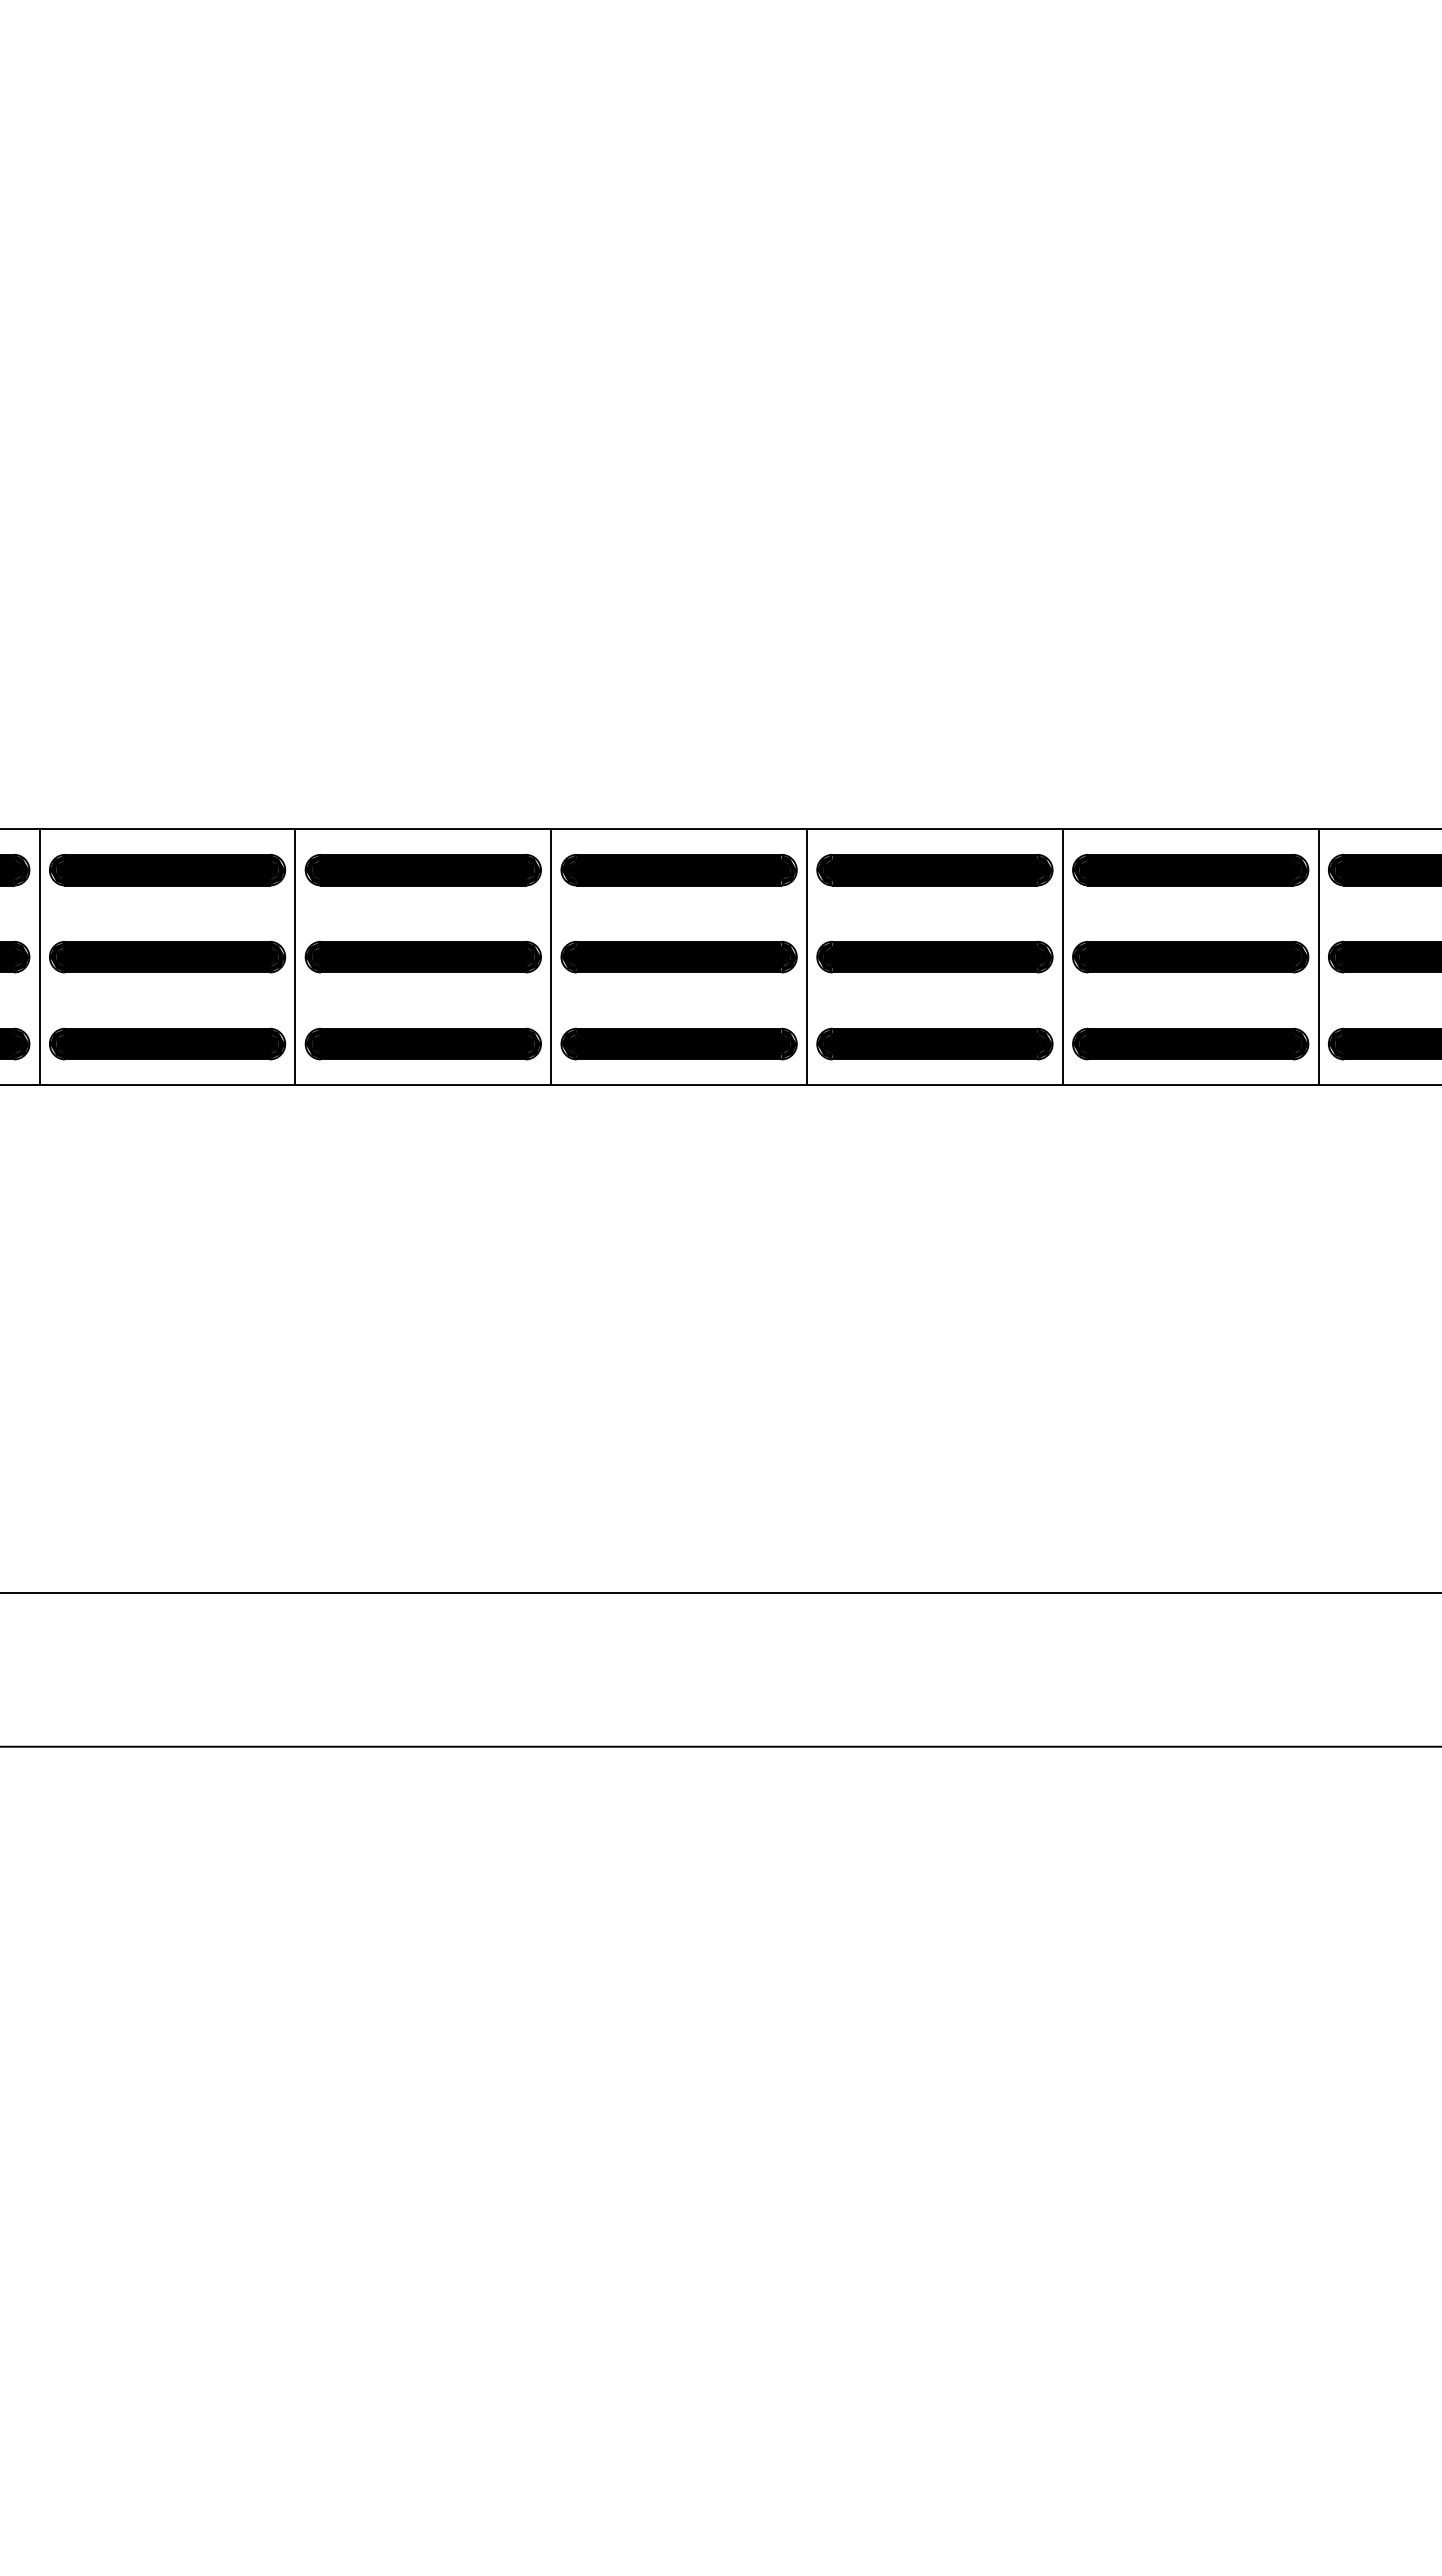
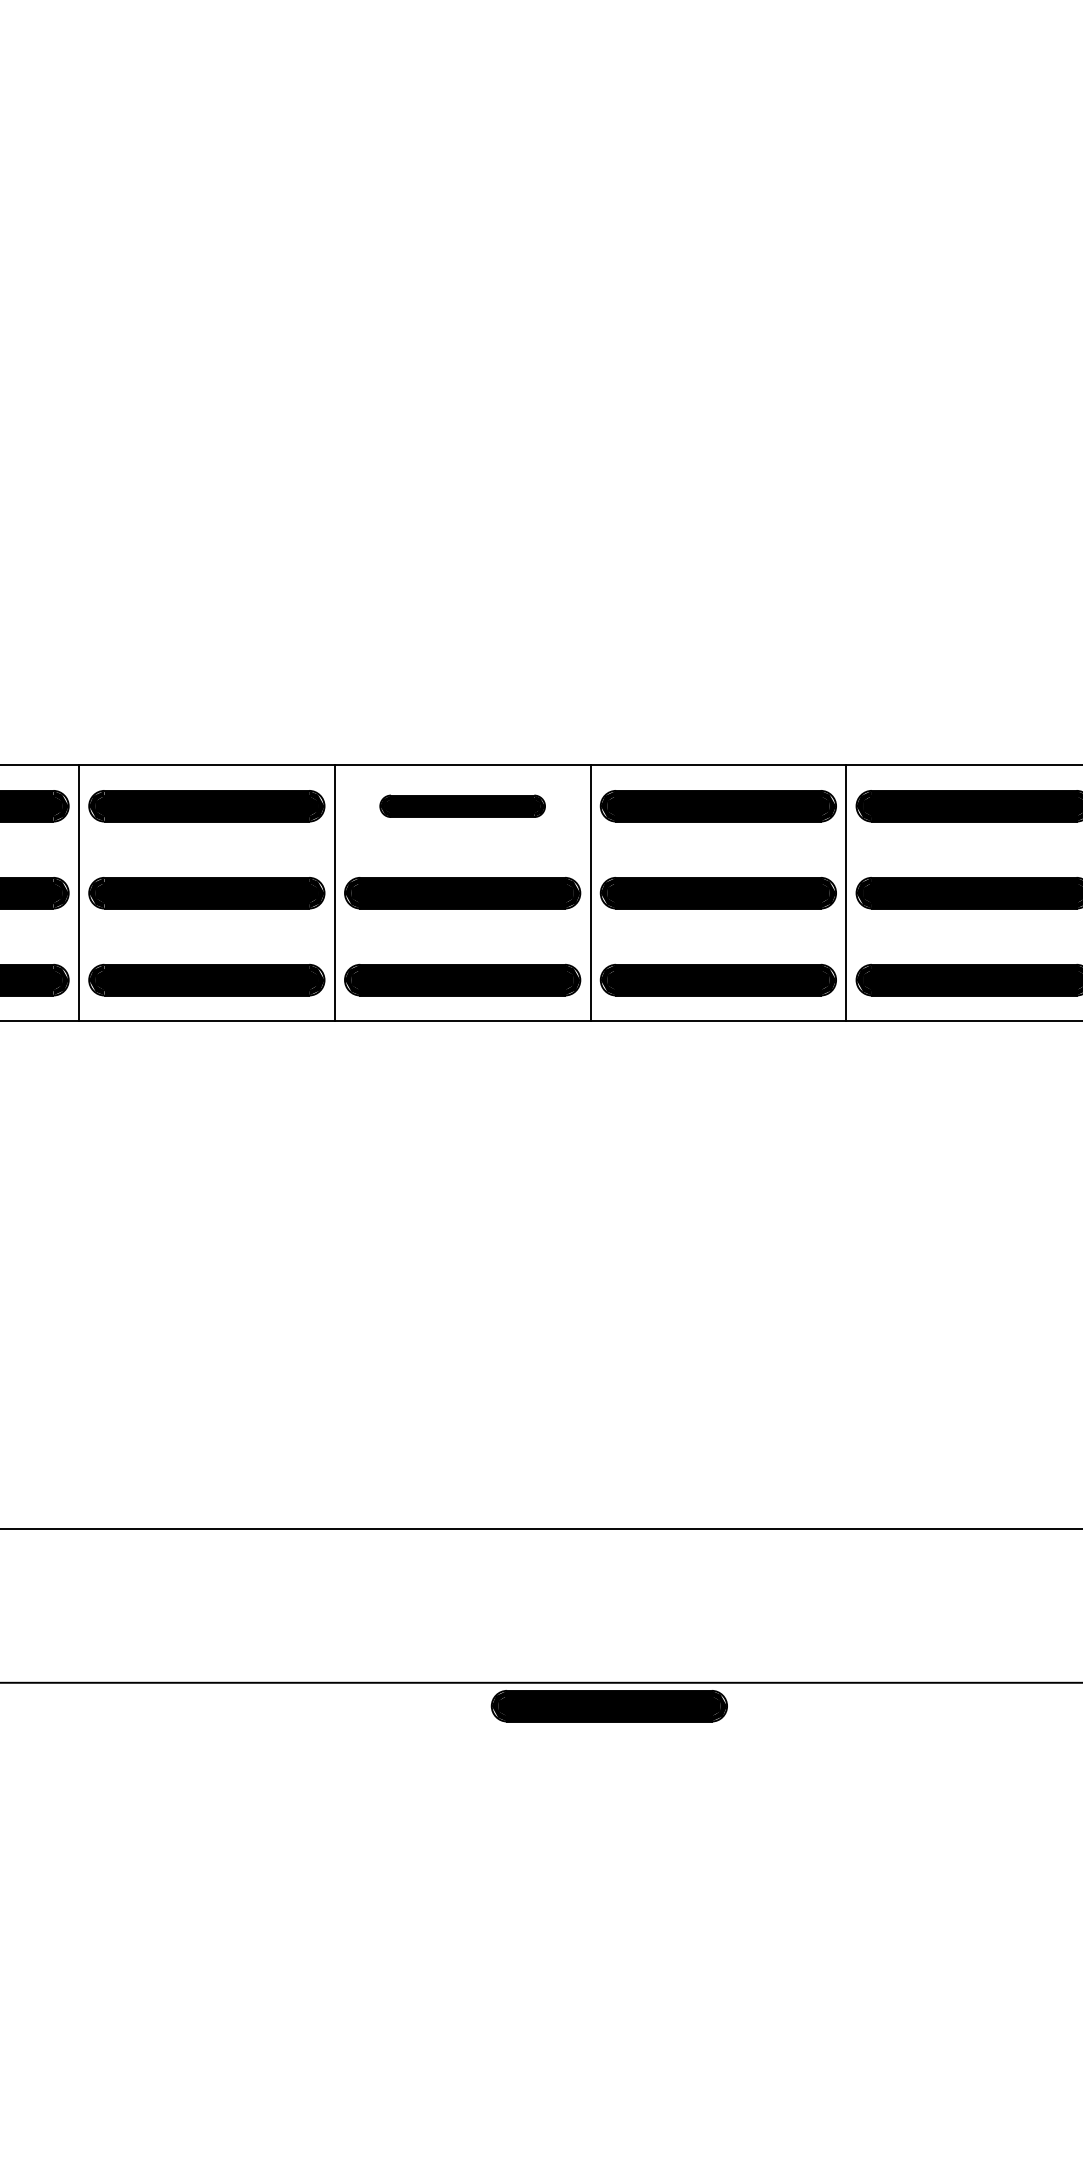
part: (934, 870) -> (462, 806), size x0.7
part: (1081, 1769) -> (609, 1705), added

